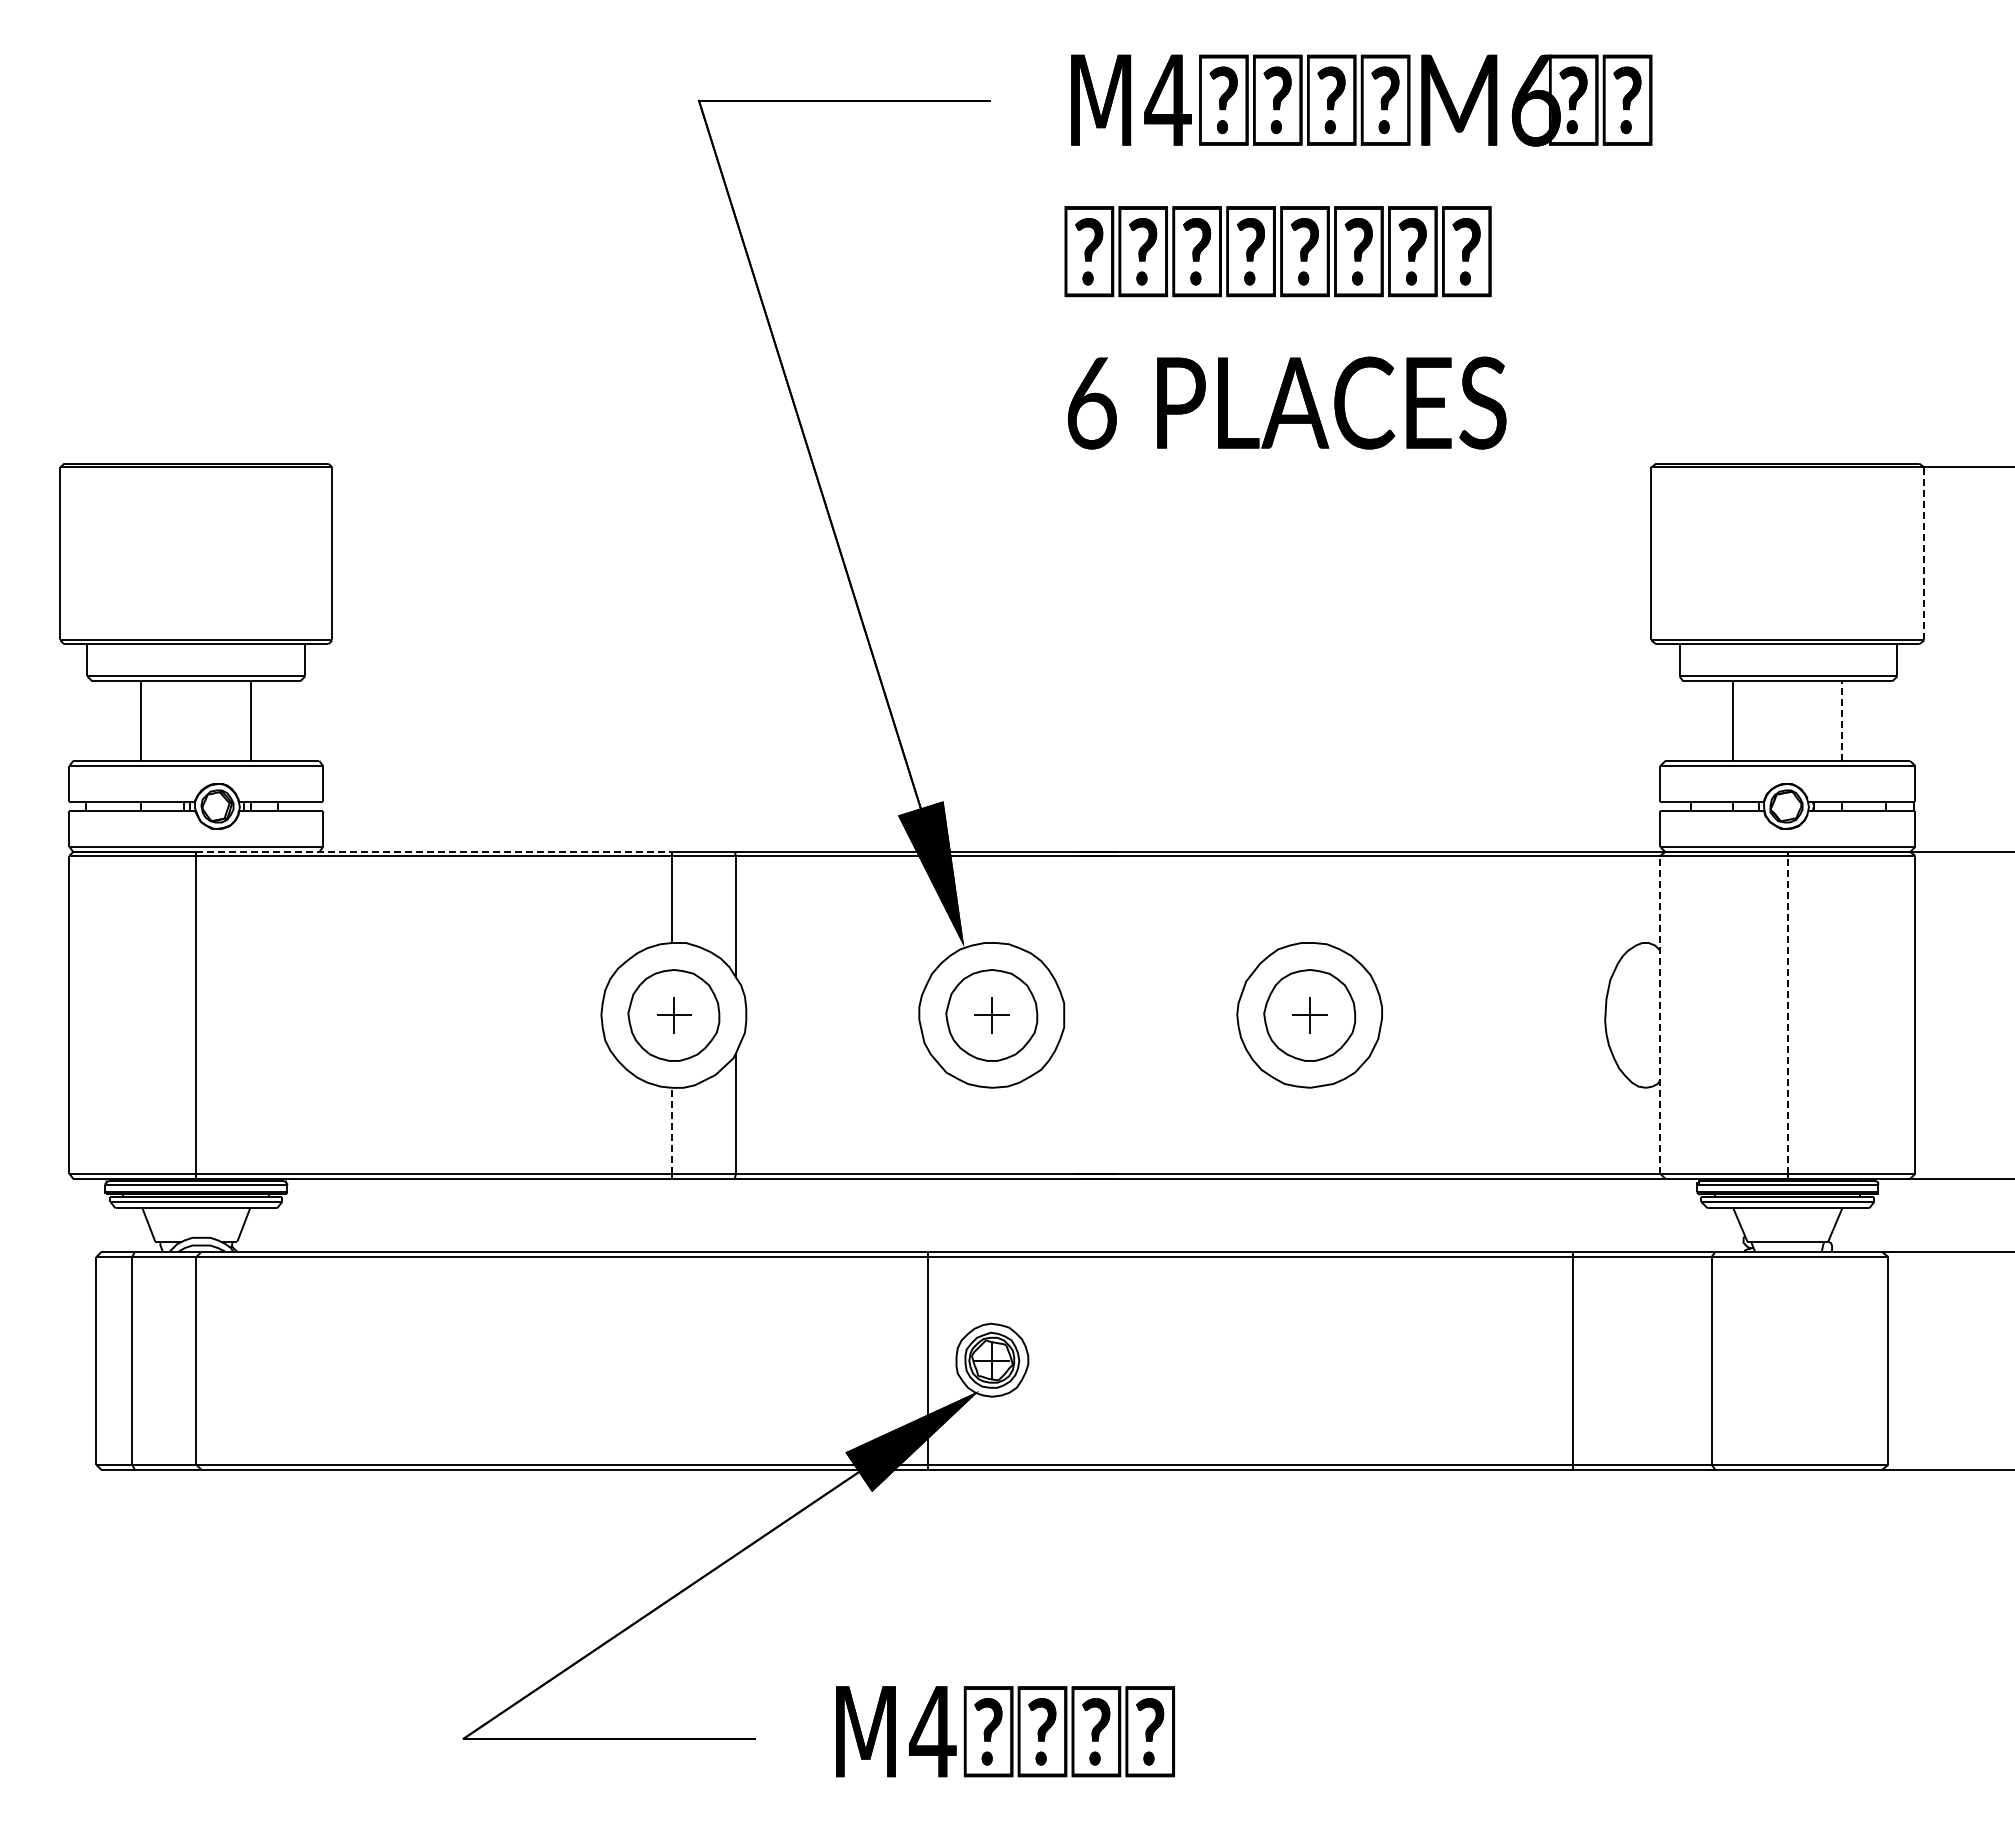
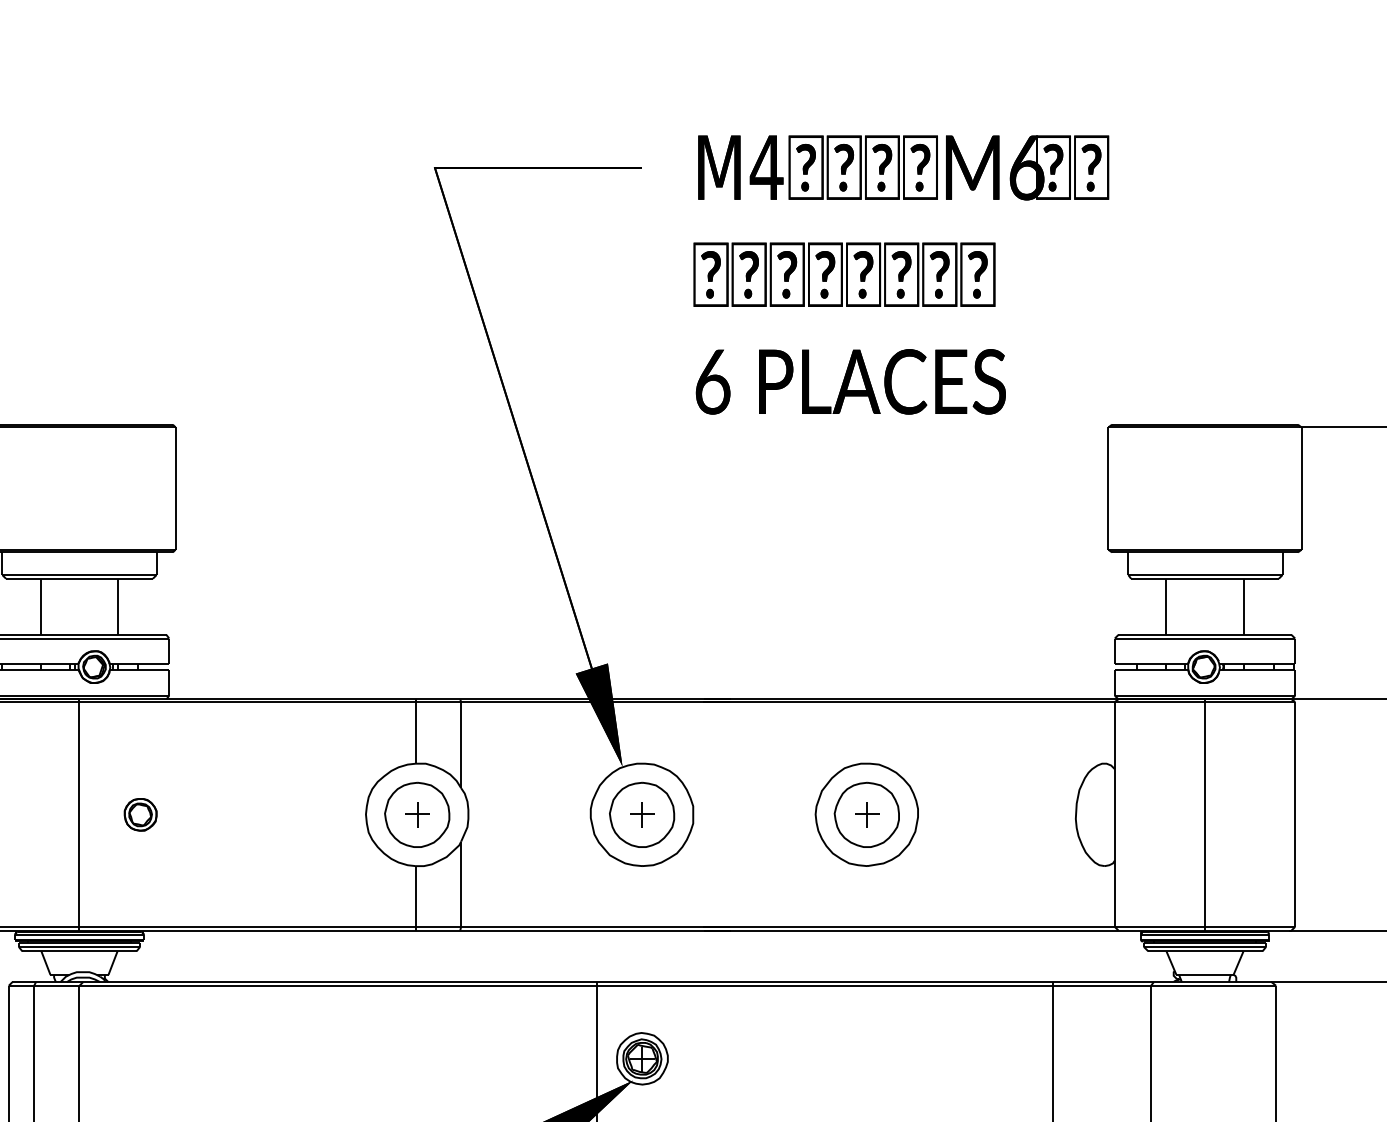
line: (1924, 553) -> (1301, 488), dashed -> solid
line: (1842, 721) -> (1243, 607), dashed -> solid
line: (434, 851) -> (247, 698), dashed -> solid
line: (1660, 1014) -> (1114, 814), dashed -> solid
line: (1788, 1014) -> (1205, 814), dashed -> solid
part: (282, 1015) -> (140, 814), added
line: (671, 1130) -> (415, 896), dashed -> solid

